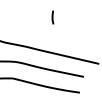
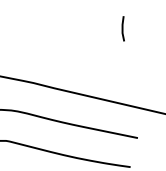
line: (52, 17) -> (122, 28), moved

